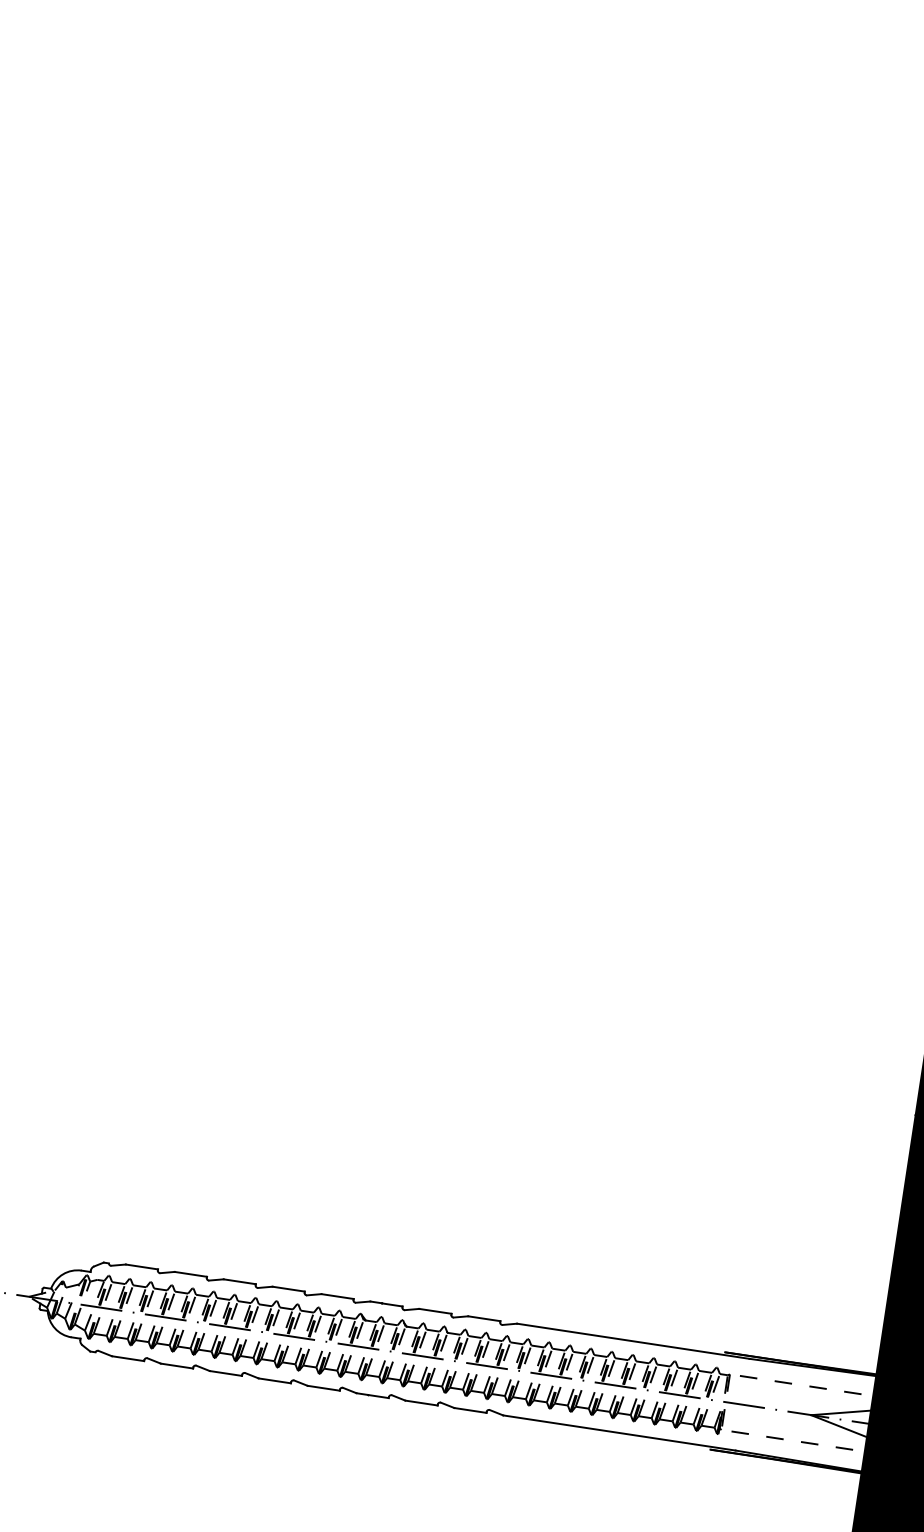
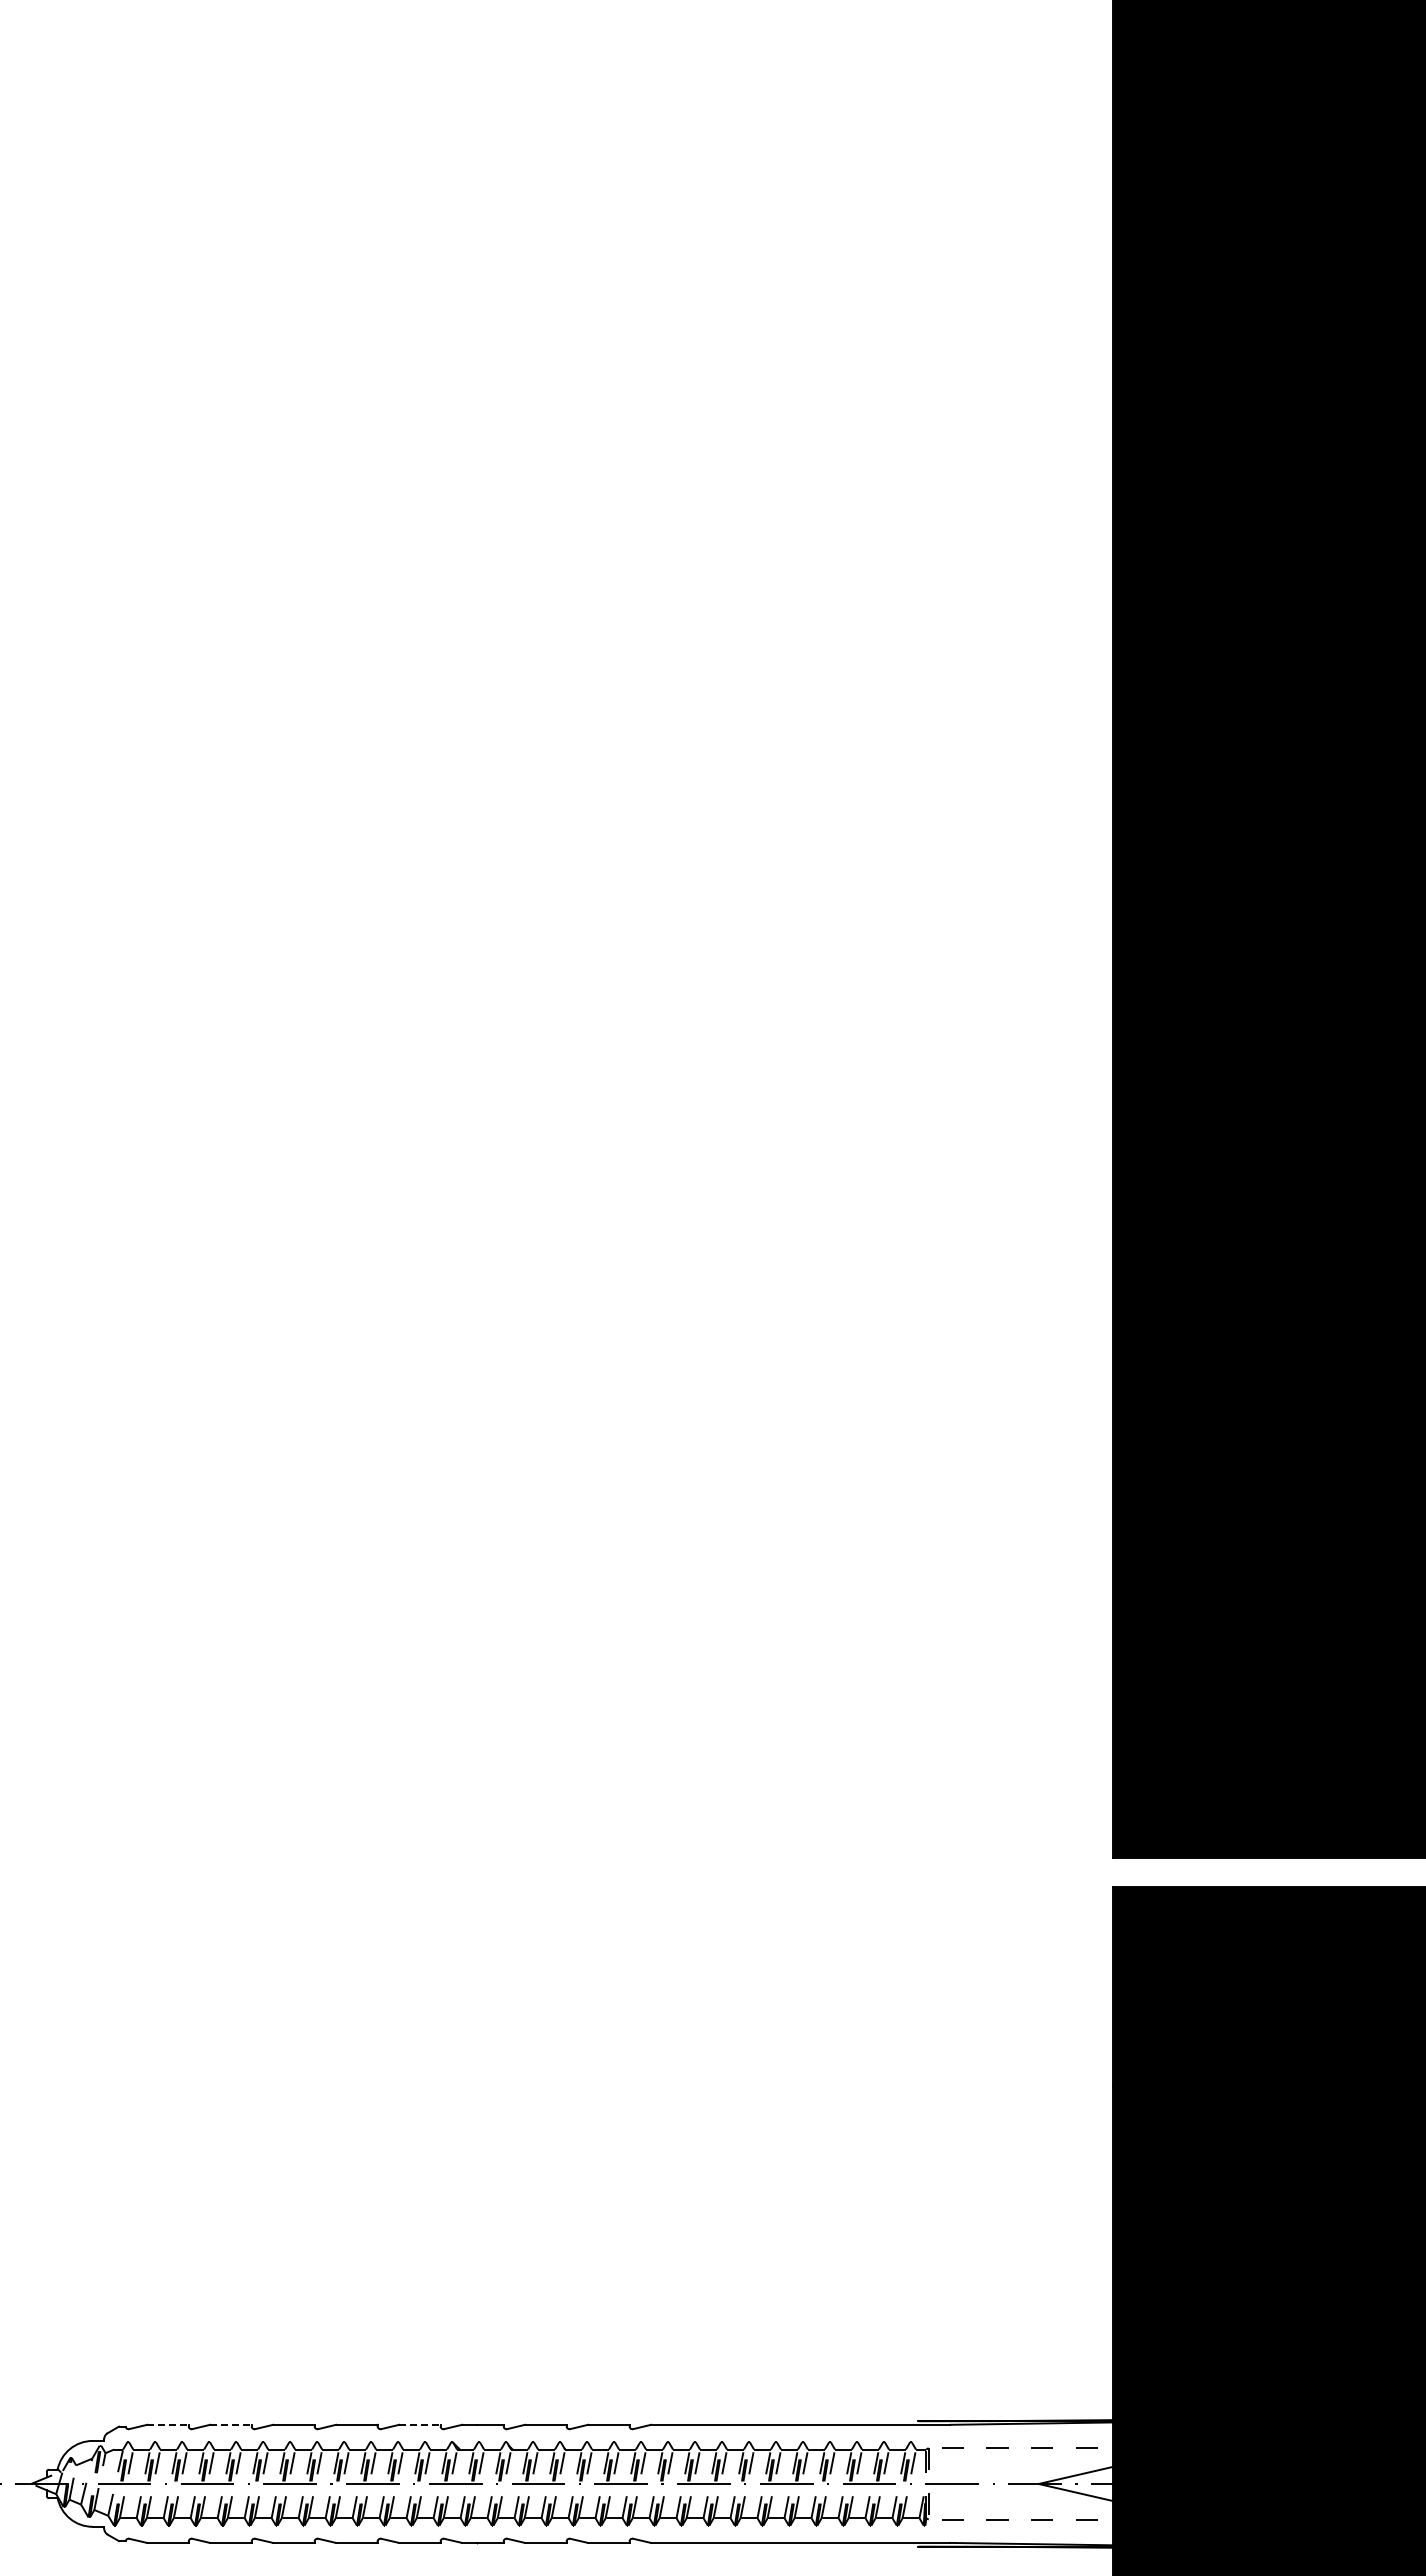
line: (141, 1266) -> (167, 2424), solid -> dashed
line: (190, 1274) -> (230, 2424), solid -> dashed
line: (337, 1296) -> (419, 2424), solid -> dashed

